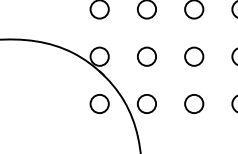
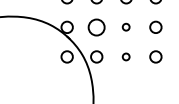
circle: (146, 55) -> (96, 26), size x1.4
circle: (192, 55) -> (125, 26), size x0.6
circle: (192, 103) -> (125, 56), size x0.6

